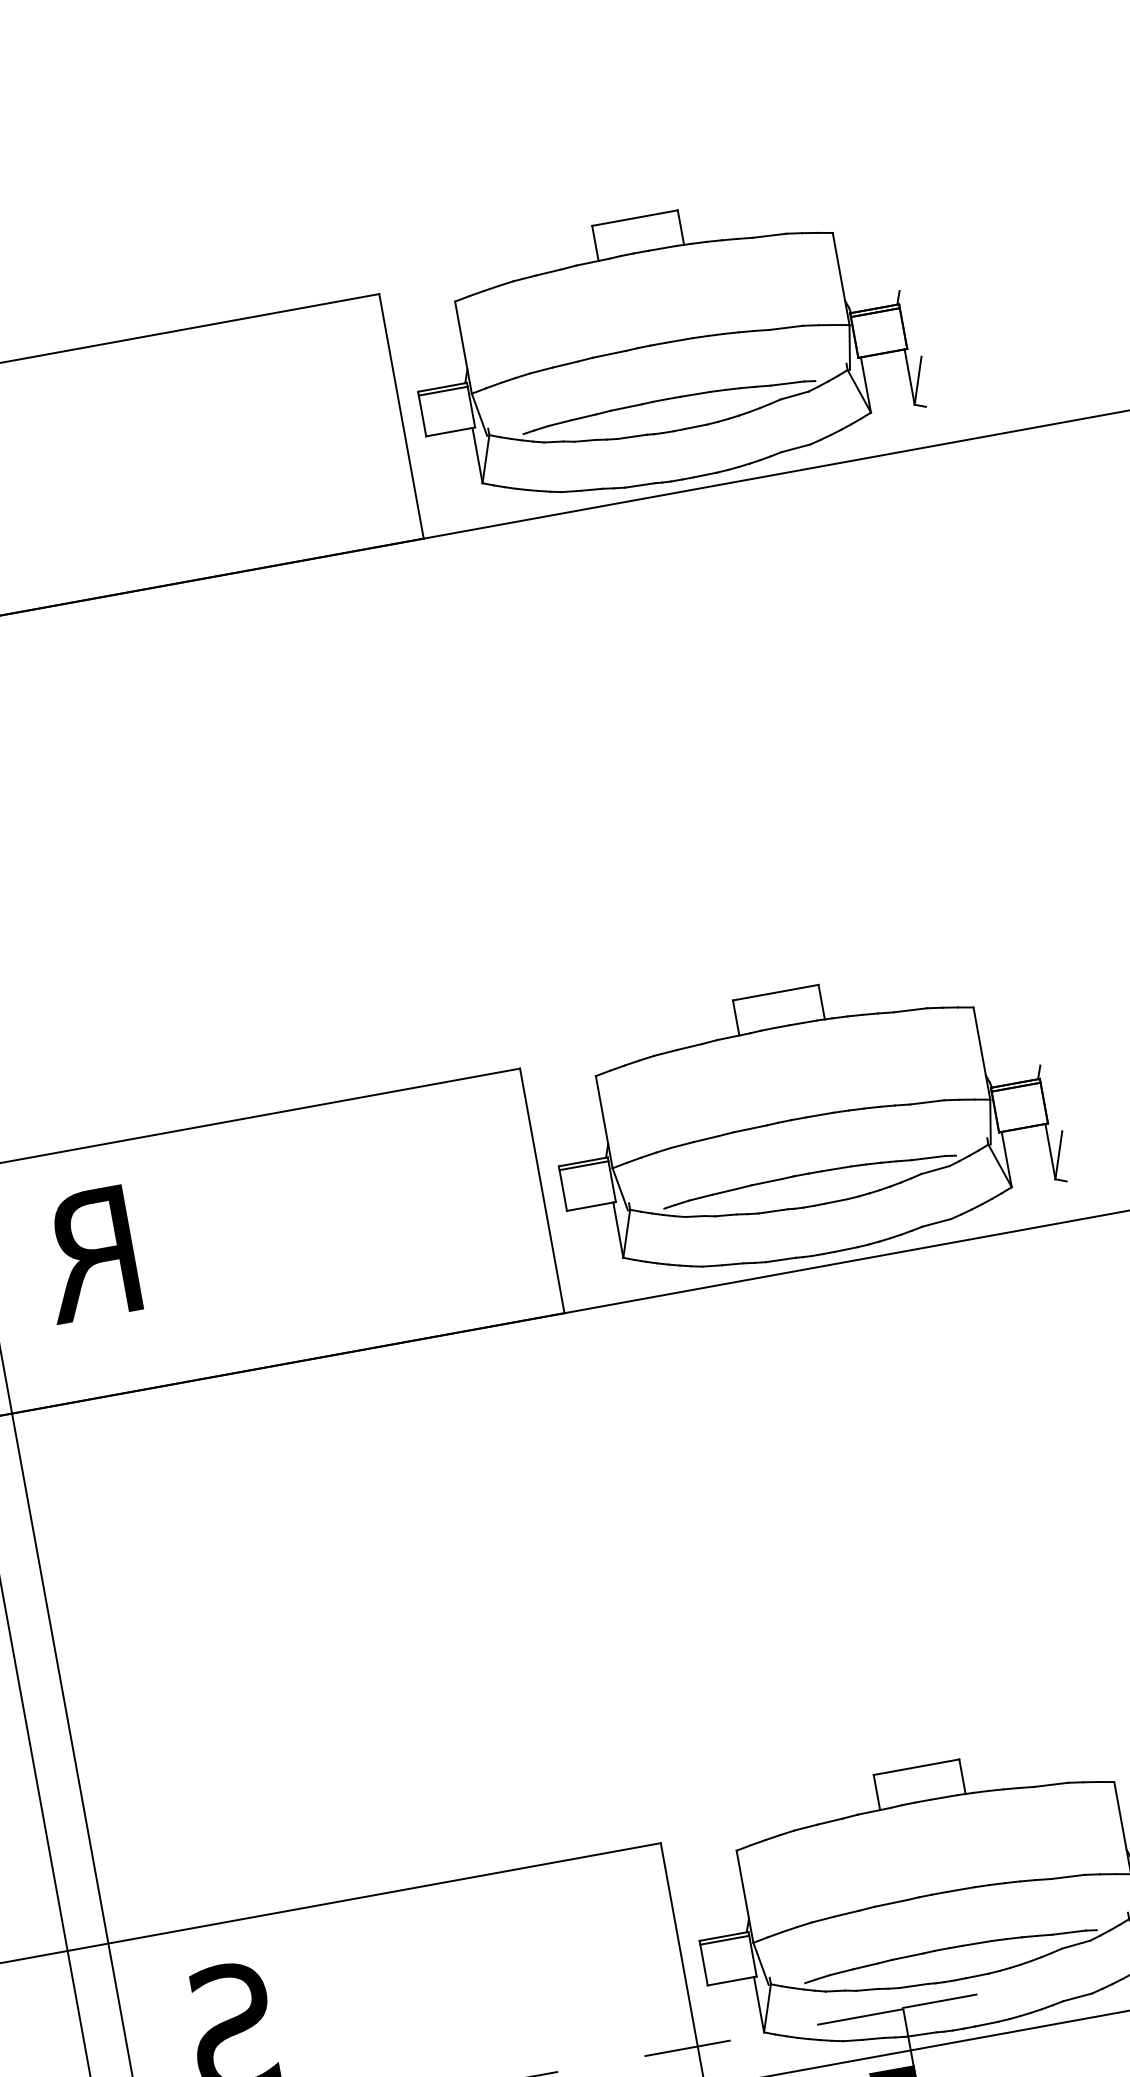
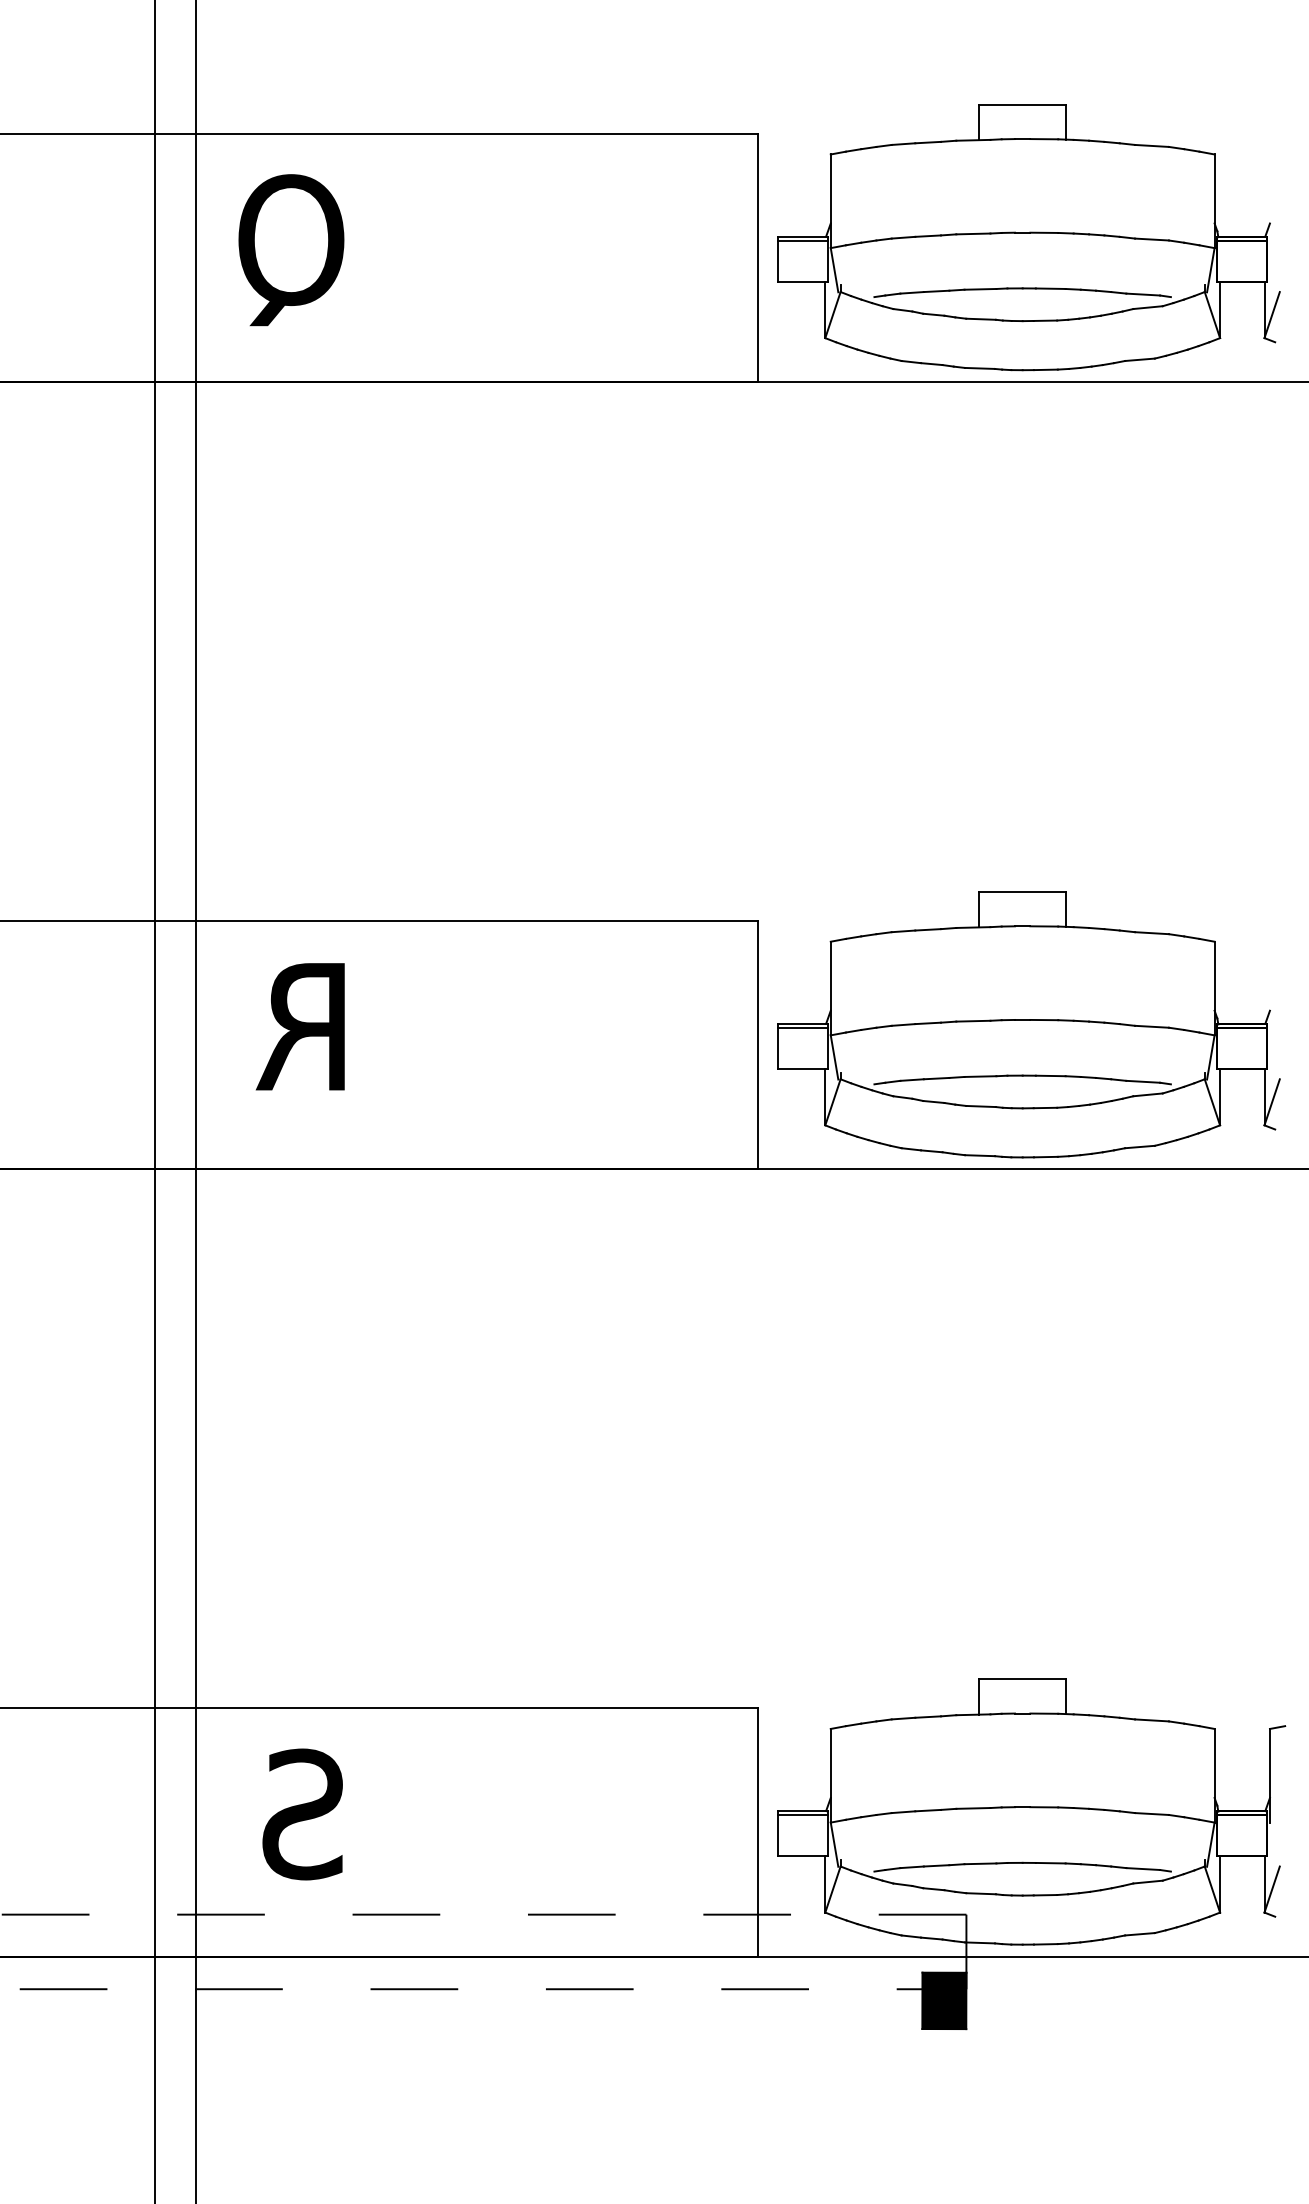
line: (939, 2001) -> (1003, 1913), removed

